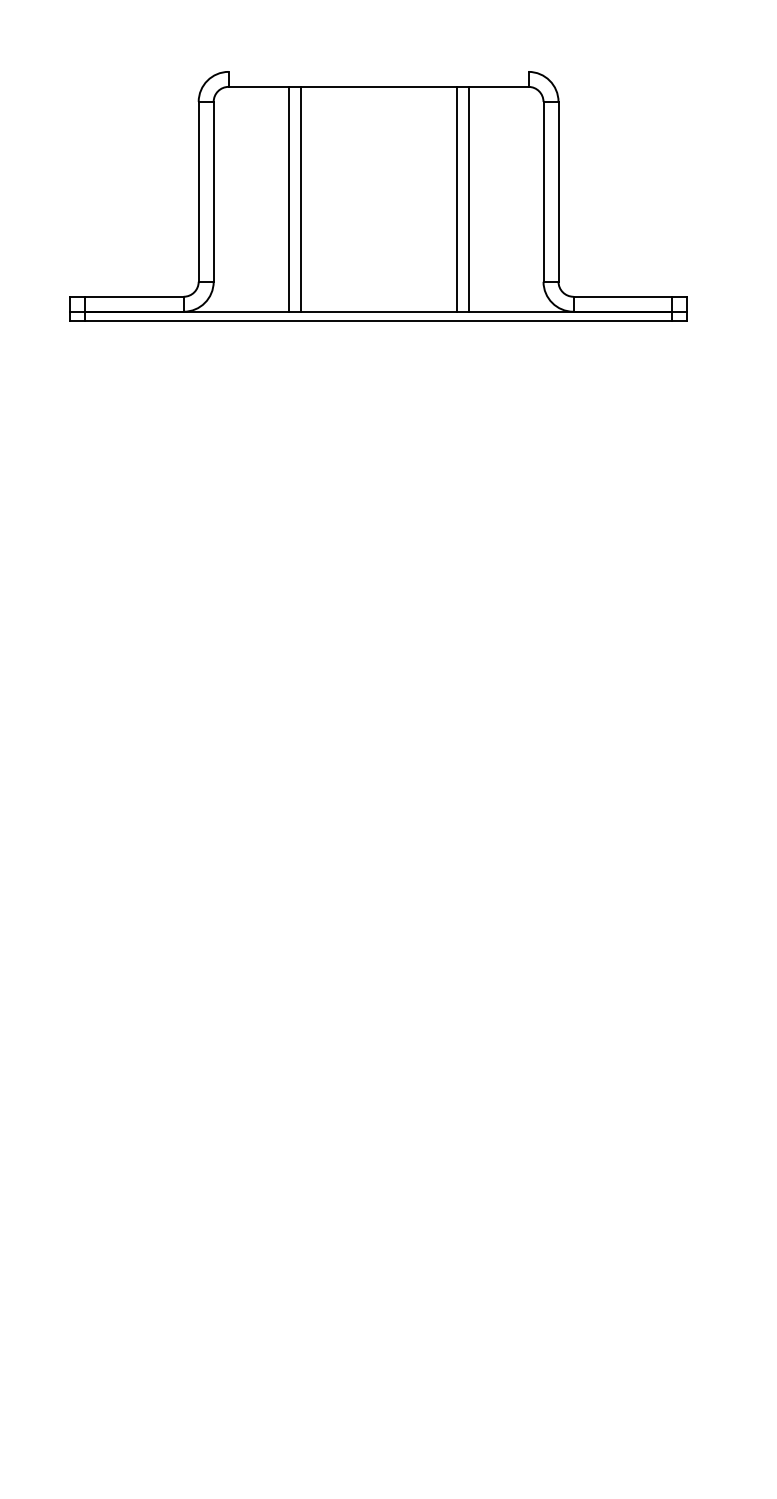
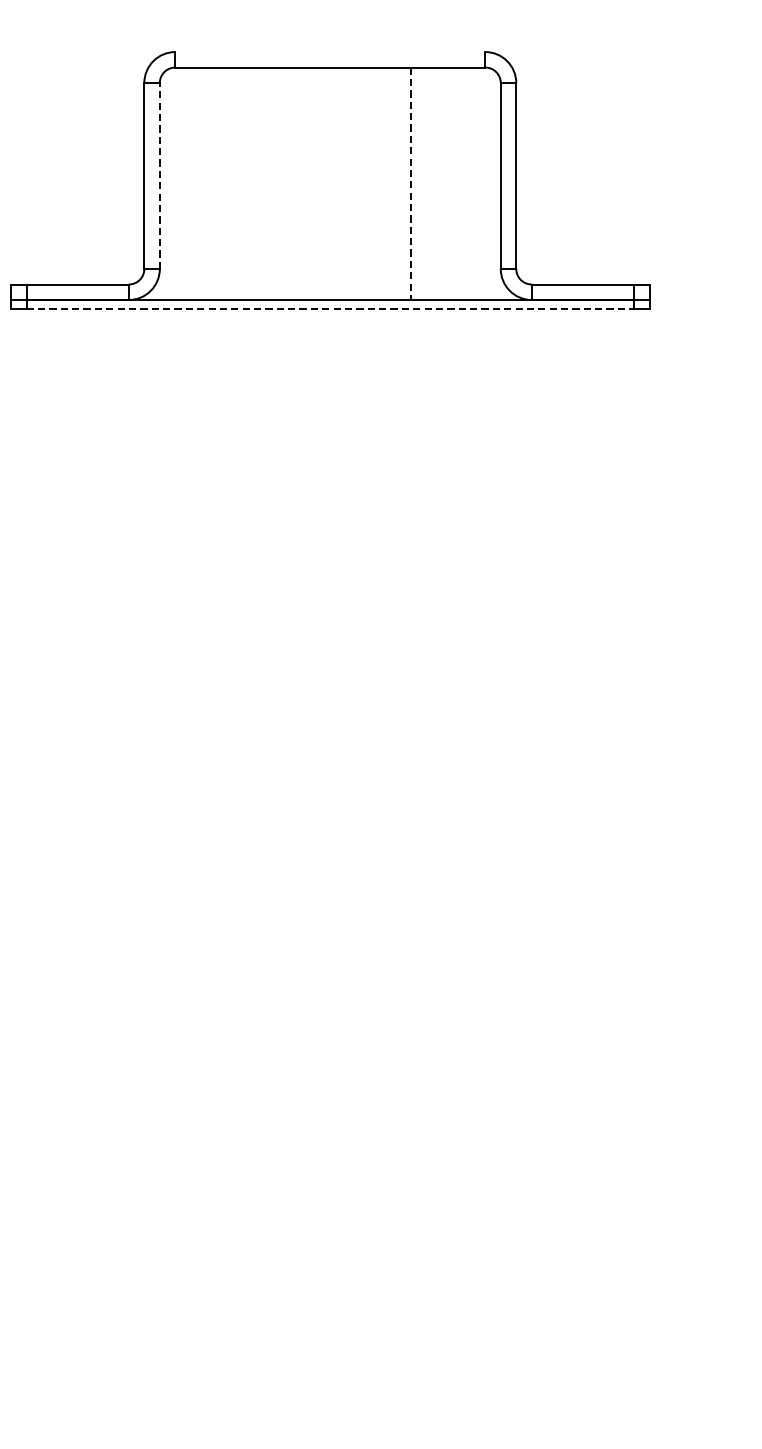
line: (213, 191) -> (159, 175), solid -> dashed
line: (288, 198) -> (237, 182), removed
line: (300, 198) -> (249, 182), removed
line: (468, 198) -> (423, 182), removed
line: (456, 199) -> (410, 183), solid -> dashed
line: (378, 320) -> (330, 309), solid -> dashed

